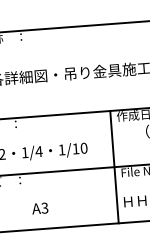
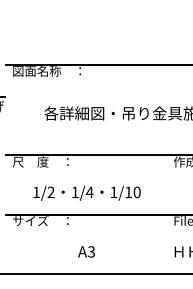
line: (114, 167) -> (167, 214), removed

